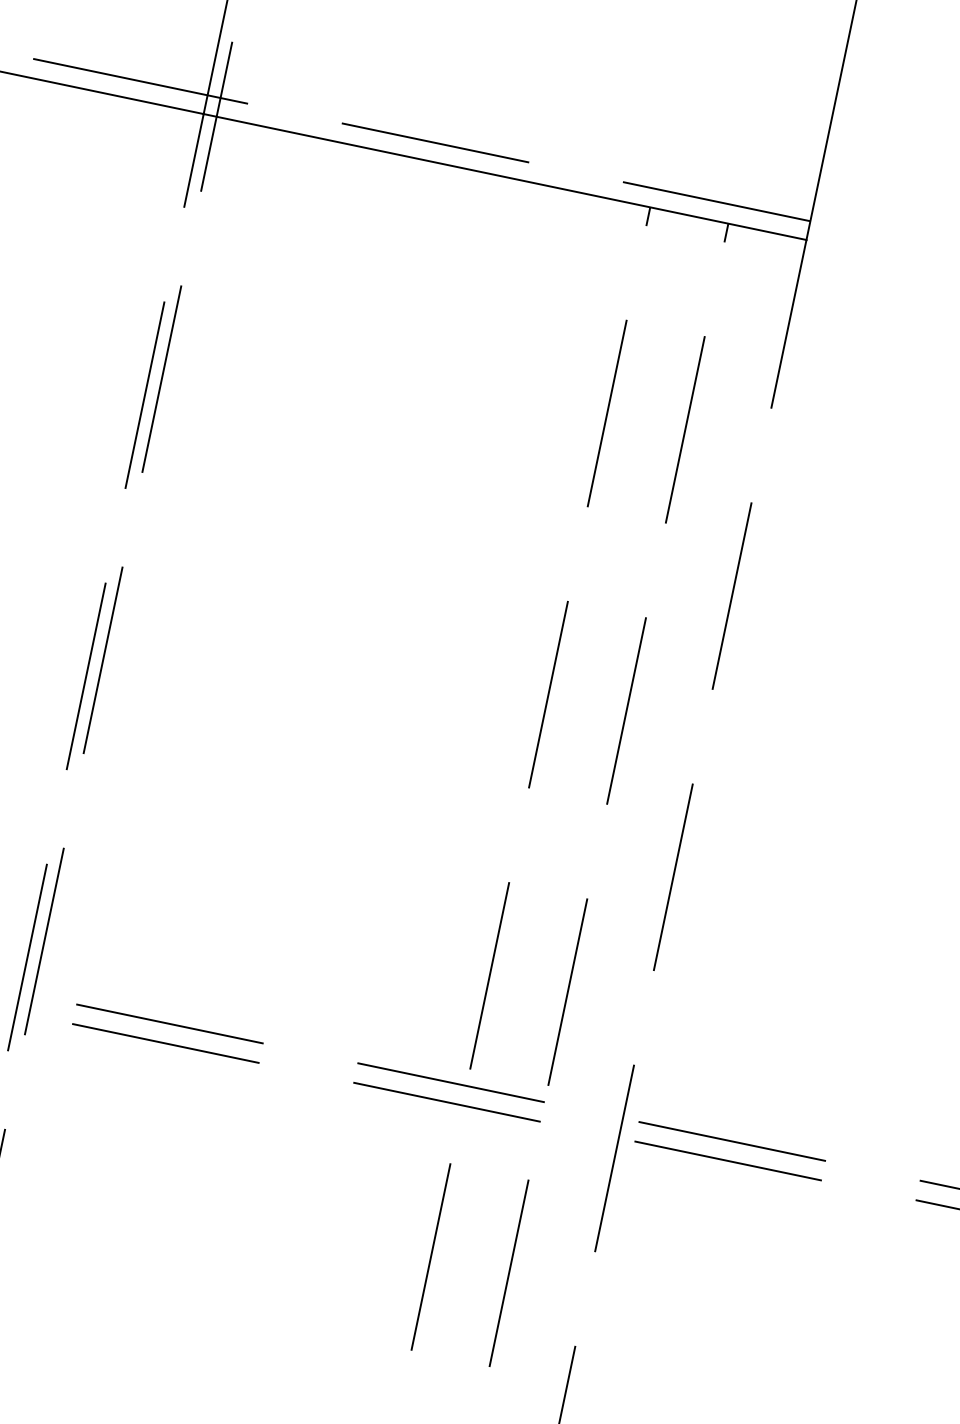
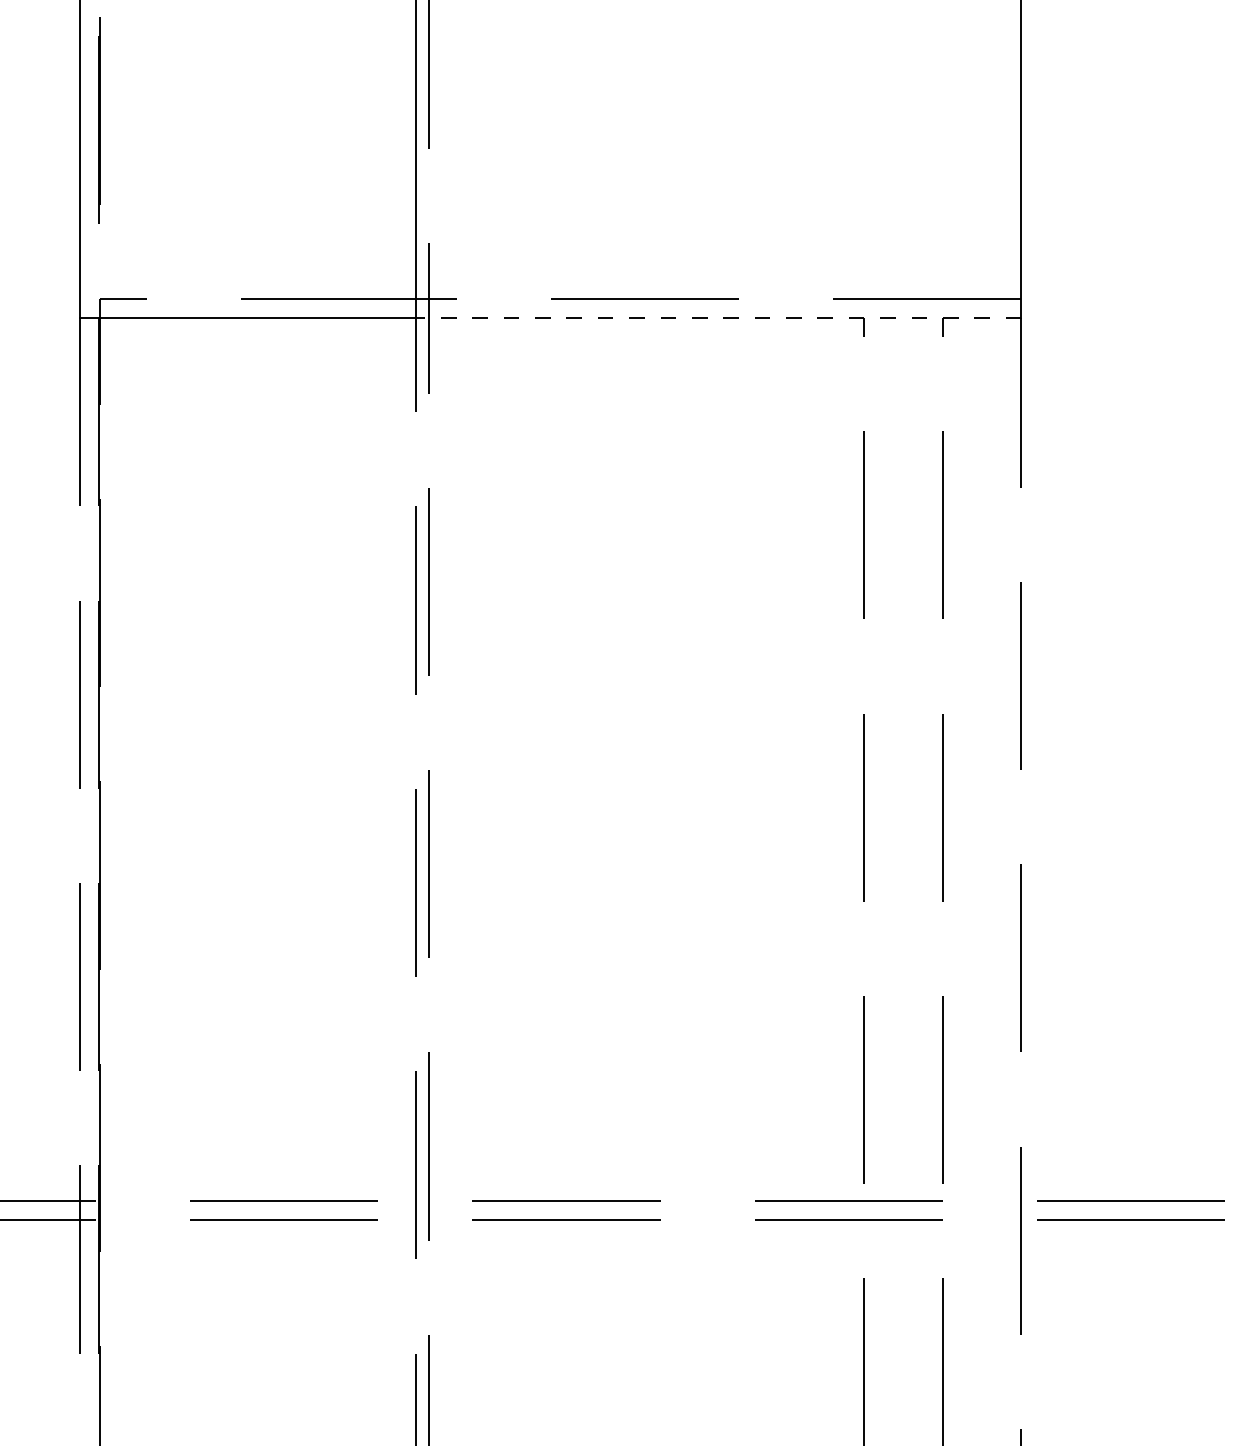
line: (504, 177) -> (718, 318), solid -> dashed

